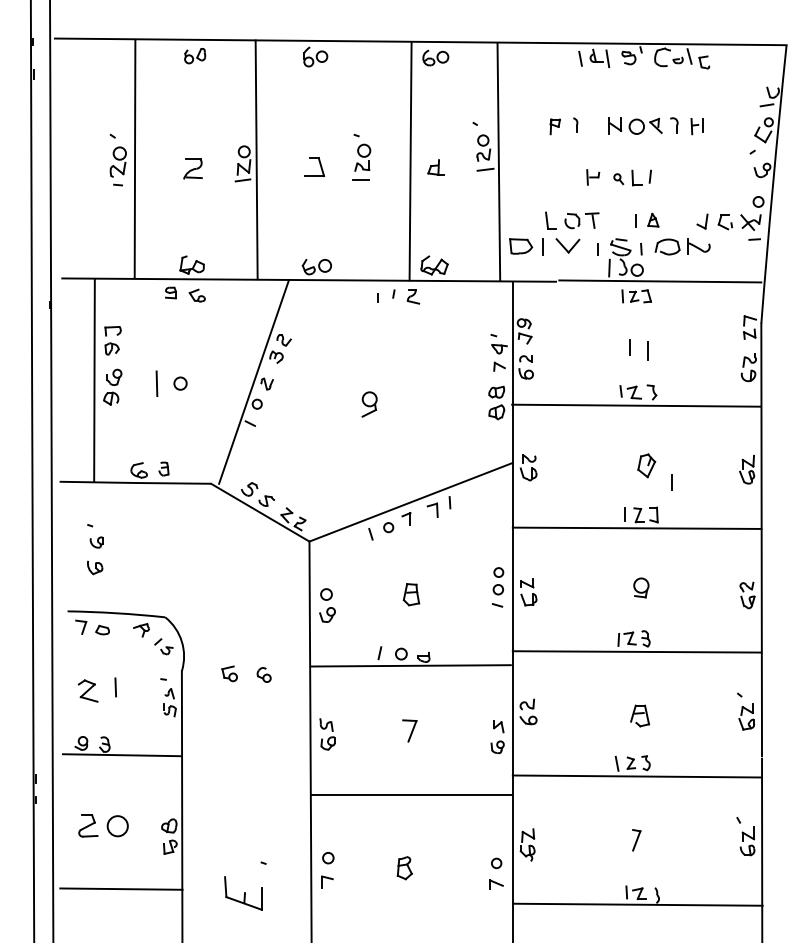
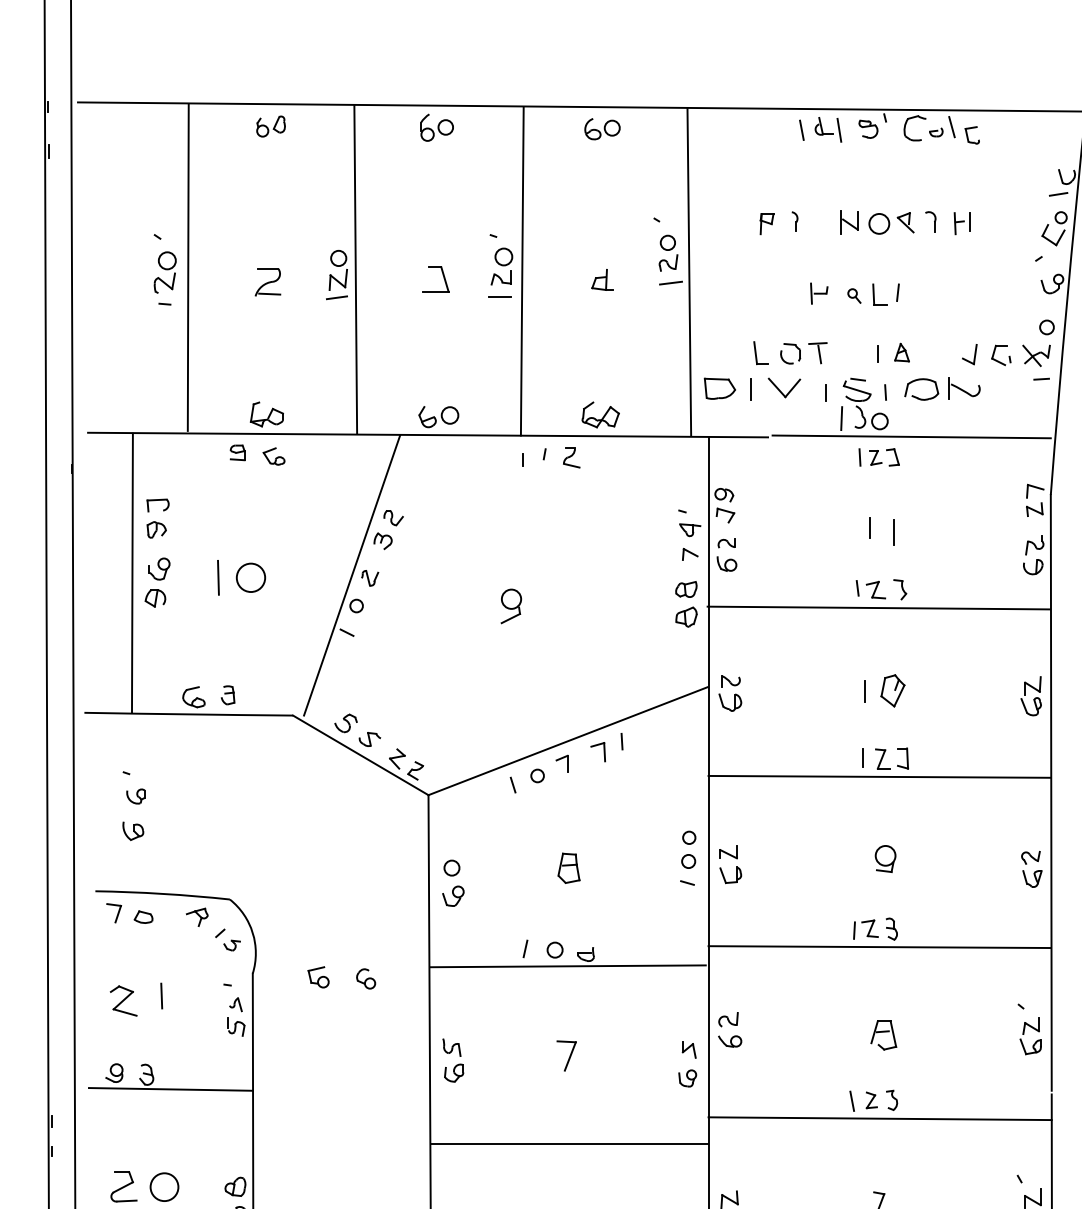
line: (410, 161) -> (522, 271), moved
circle: (180, 383) -> (250, 577), size x1.67
line: (671, 482) -> (863, 691), moved

